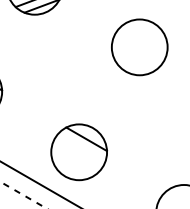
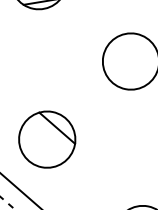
part: (78, 152) -> (46, 139), moved

